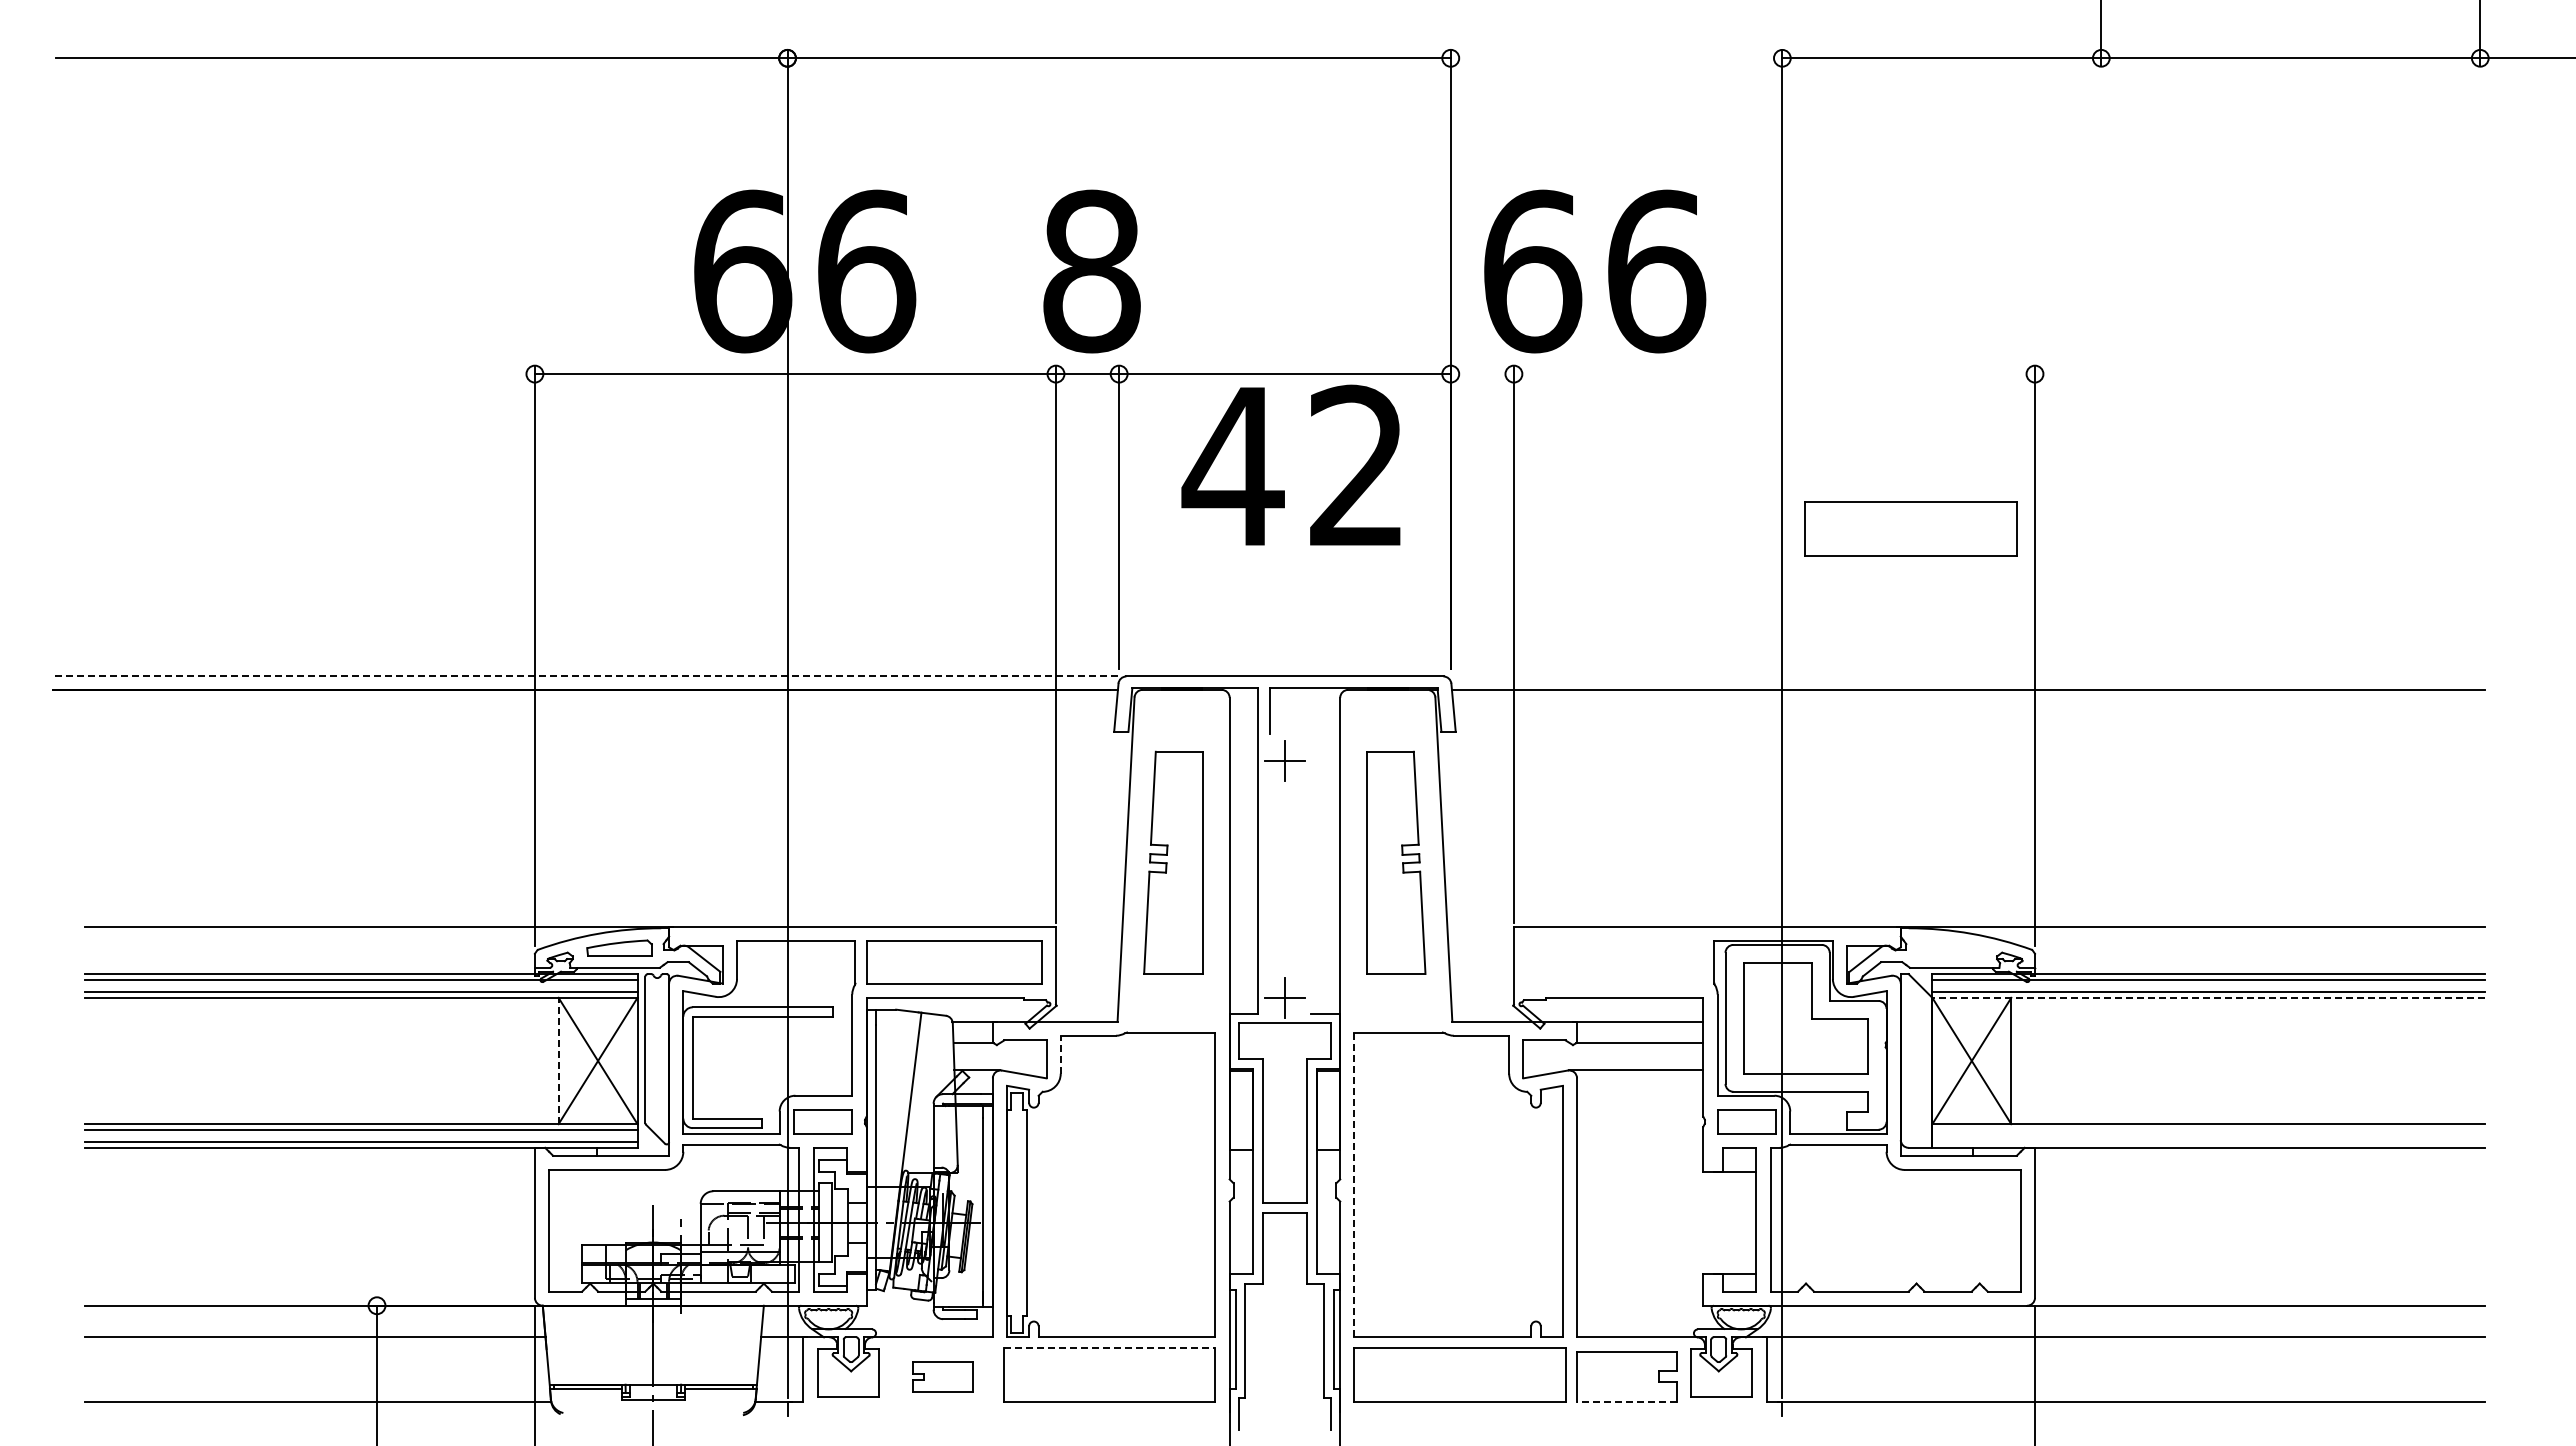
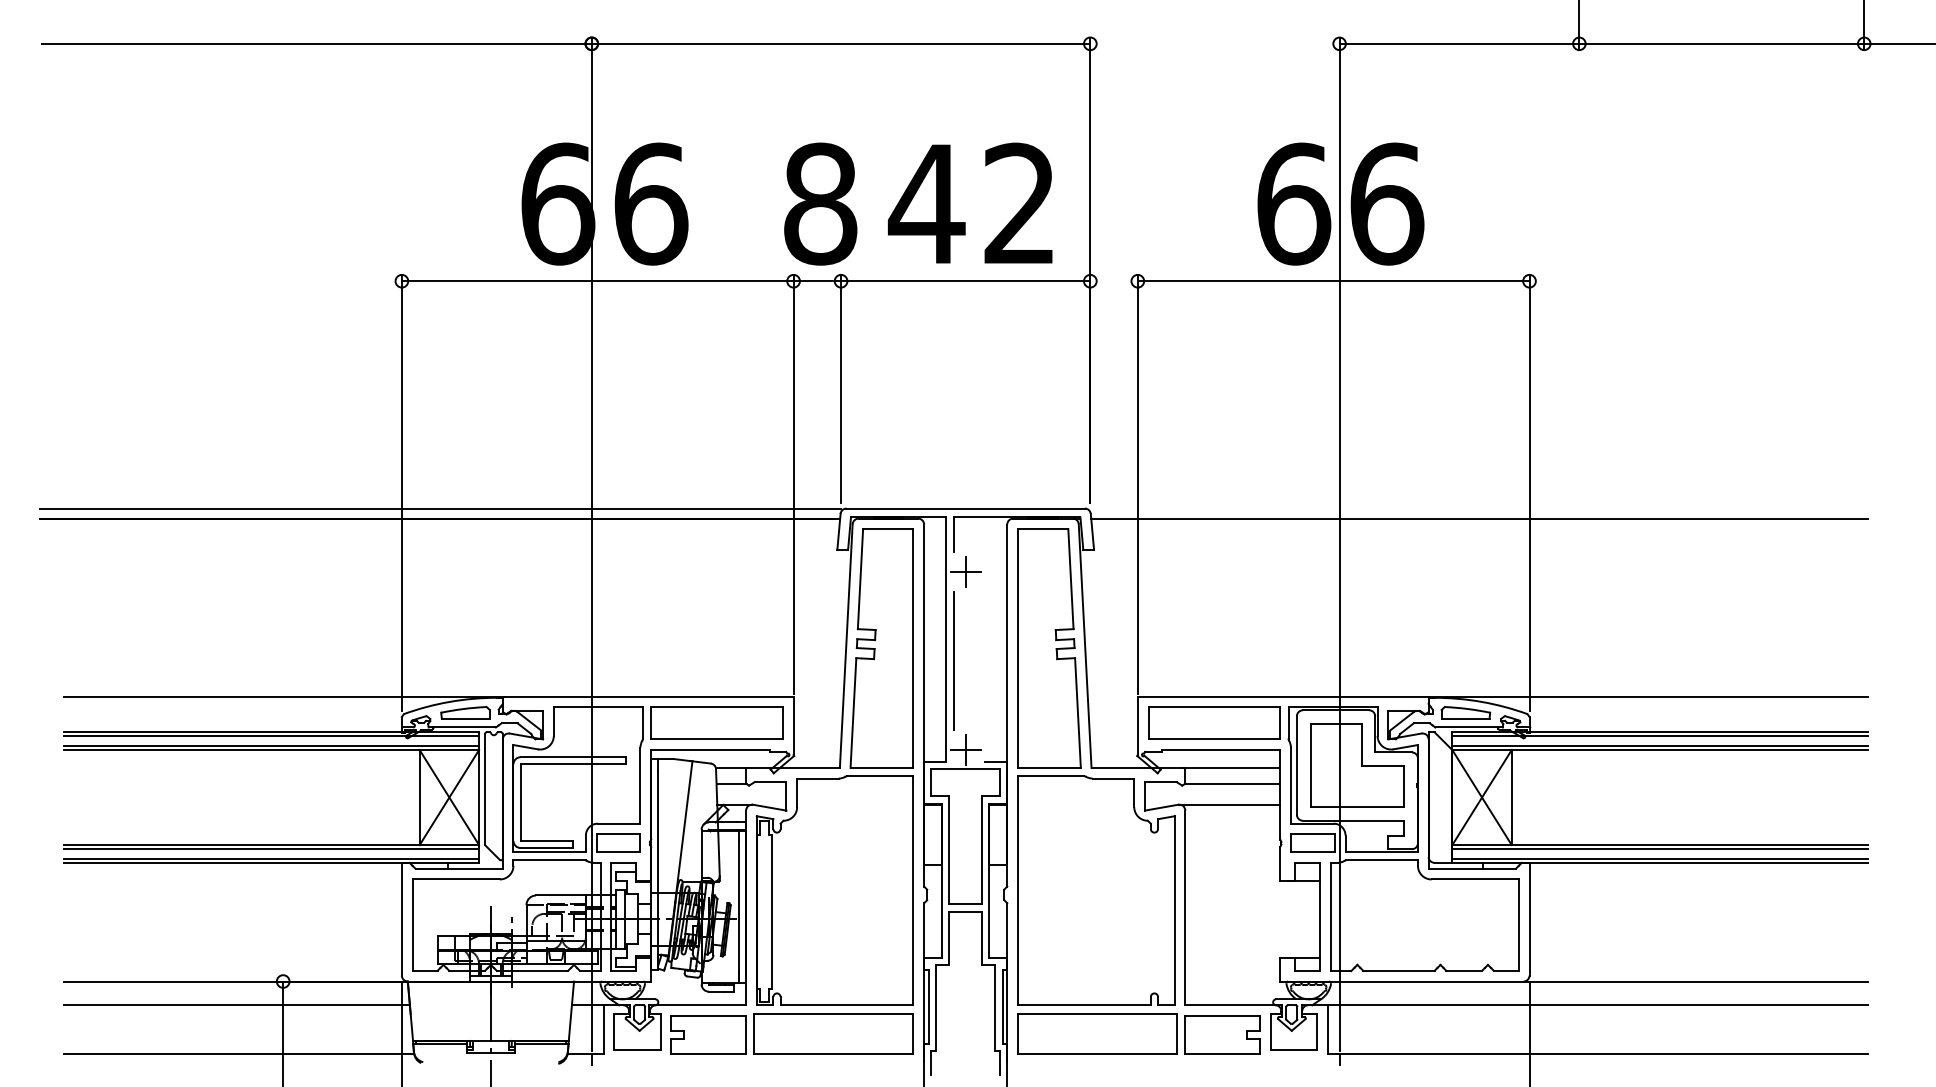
text: (1595, 271) -> (1341, 204), moved
line: (1774, 374) -> (1333, 281), added
text: (1290, 464) -> (969, 202), moved
part: (1910, 528) -> (1435, 397), removed
line: (585, 676) -> (439, 508), dashed -> solid
part: (1172, 862) -> (881, 648), size x1.43
part: (1395, 862) -> (1048, 648), size x1.43
line: (1269, 879) -> (954, 661), added
part: (1950, 947) -> (1466, 712), added
part: (1615, 962) -> (1214, 723), added
line: (2208, 997) -> (1659, 749), dashed -> solid
line: (1060, 1054) -> (796, 792), dashed -> solid
line: (558, 1060) -> (419, 797), dashed -> solid
line: (2208, 1129) -> (1659, 849), added
line: (2208, 1142) -> (1659, 858), added
line: (1354, 1184) -> (1017, 890), dashed -> solid
line: (1109, 1348) -> (833, 1013), dashed -> solid
part: (942, 1376) -> (708, 1034), size x1.67
line: (1626, 1402) -> (1222, 1054), dashed -> solid

